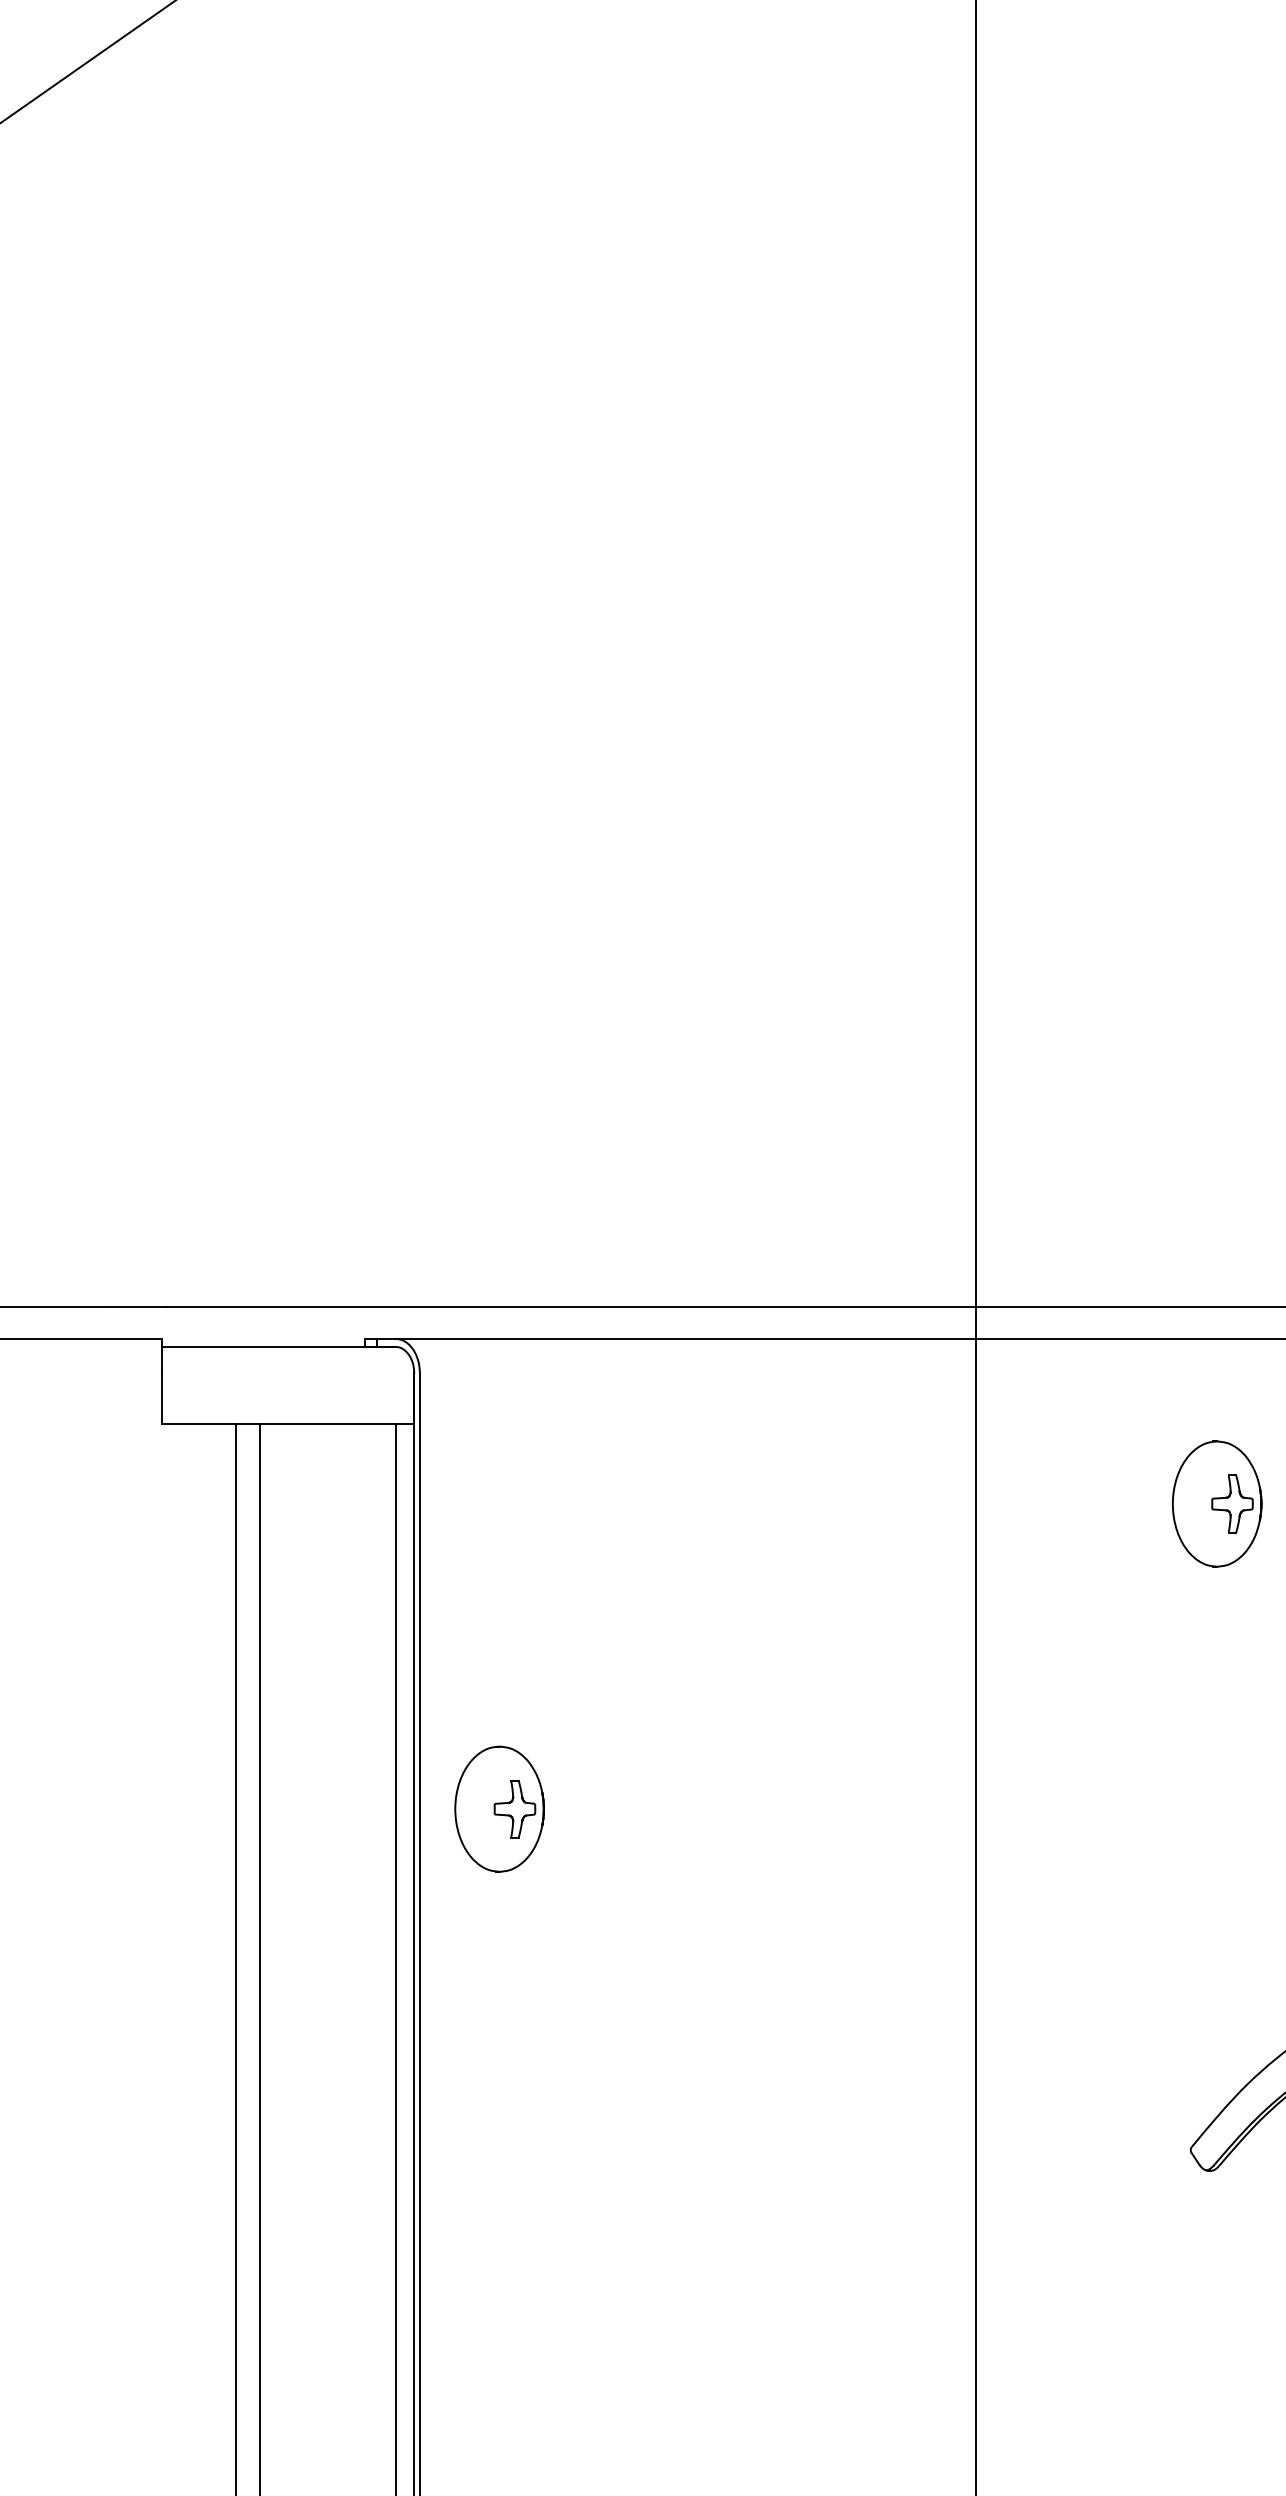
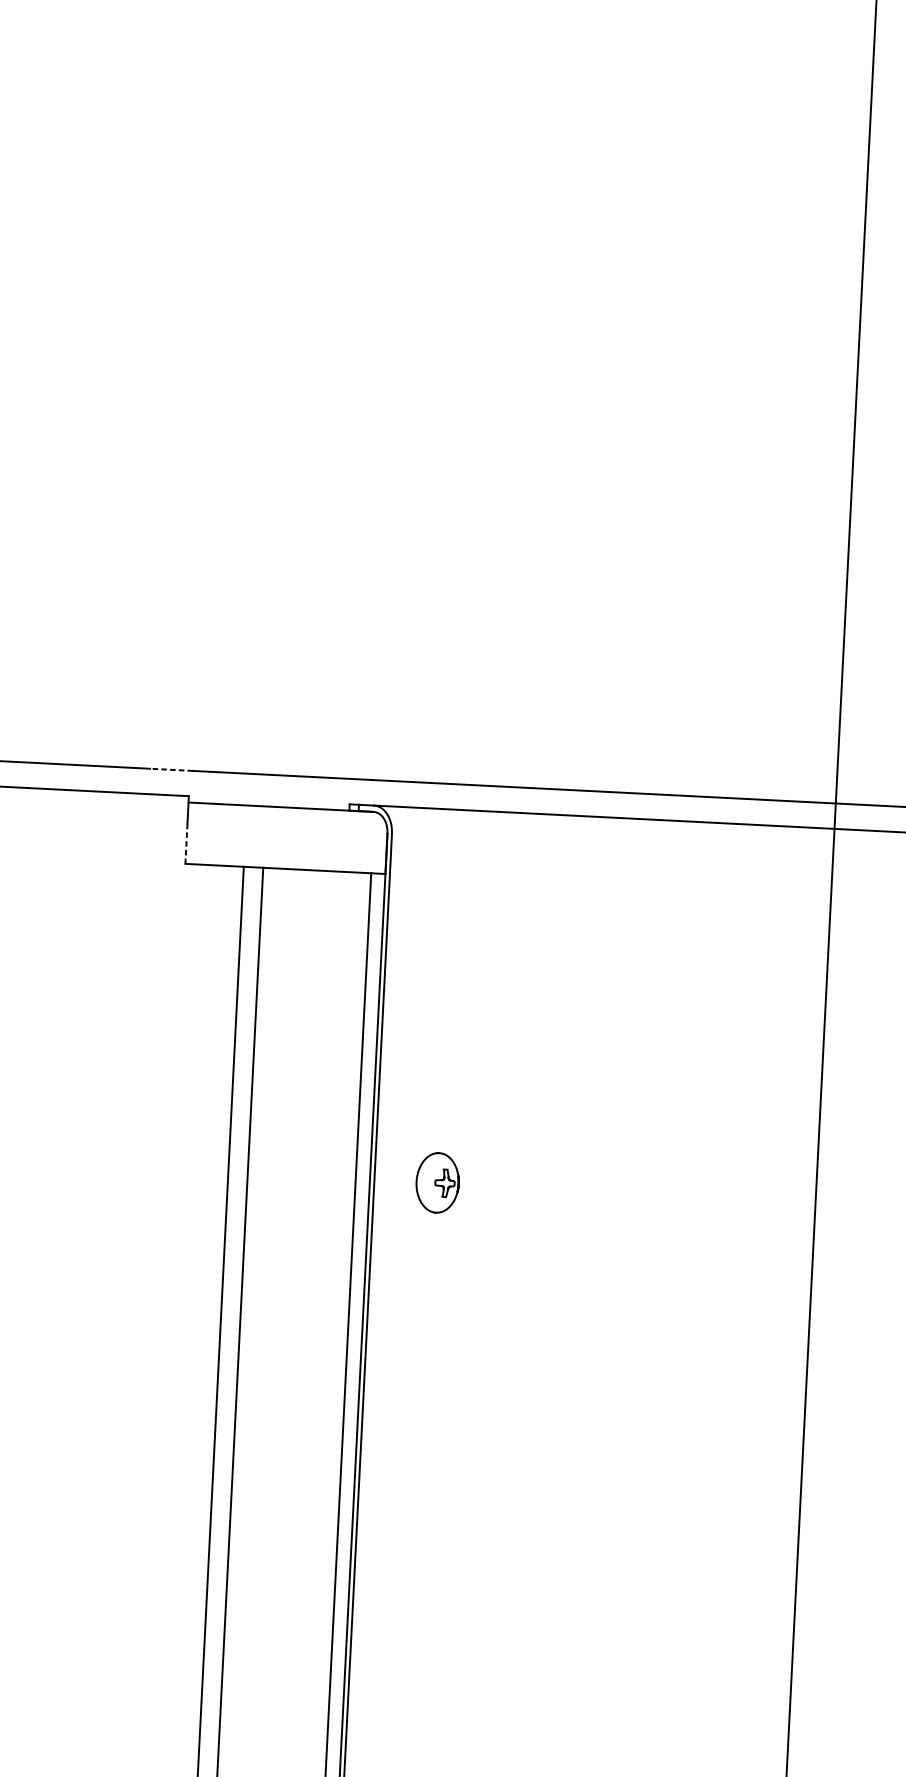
line: (138, 1306) -> (171, 769), solid -> dashed
line: (162, 1399) -> (186, 844), solid -> dashed
part: (499, 1808) -> (437, 1182), size x0.6

